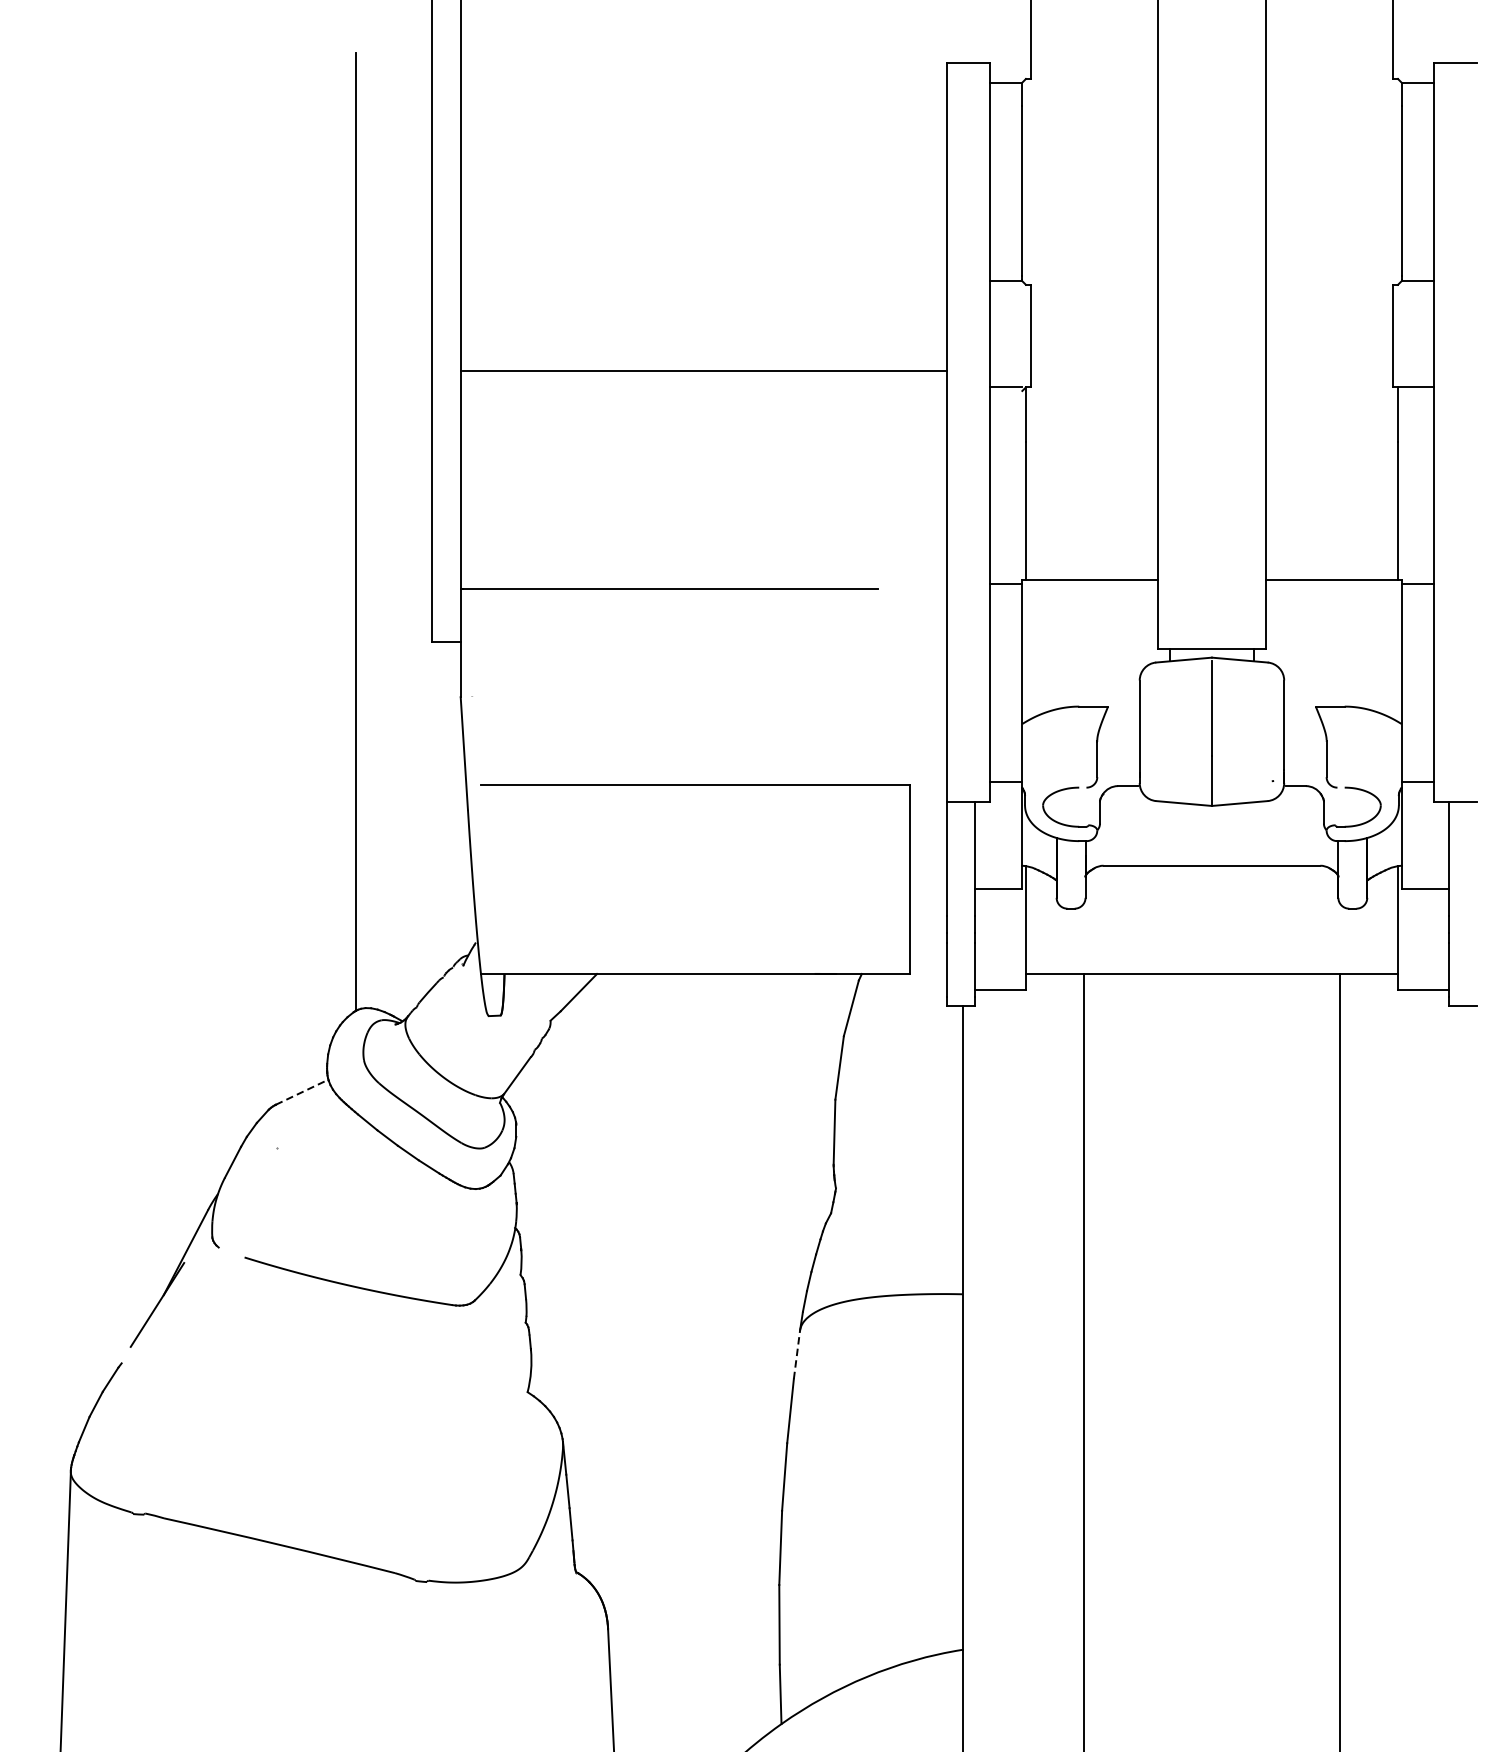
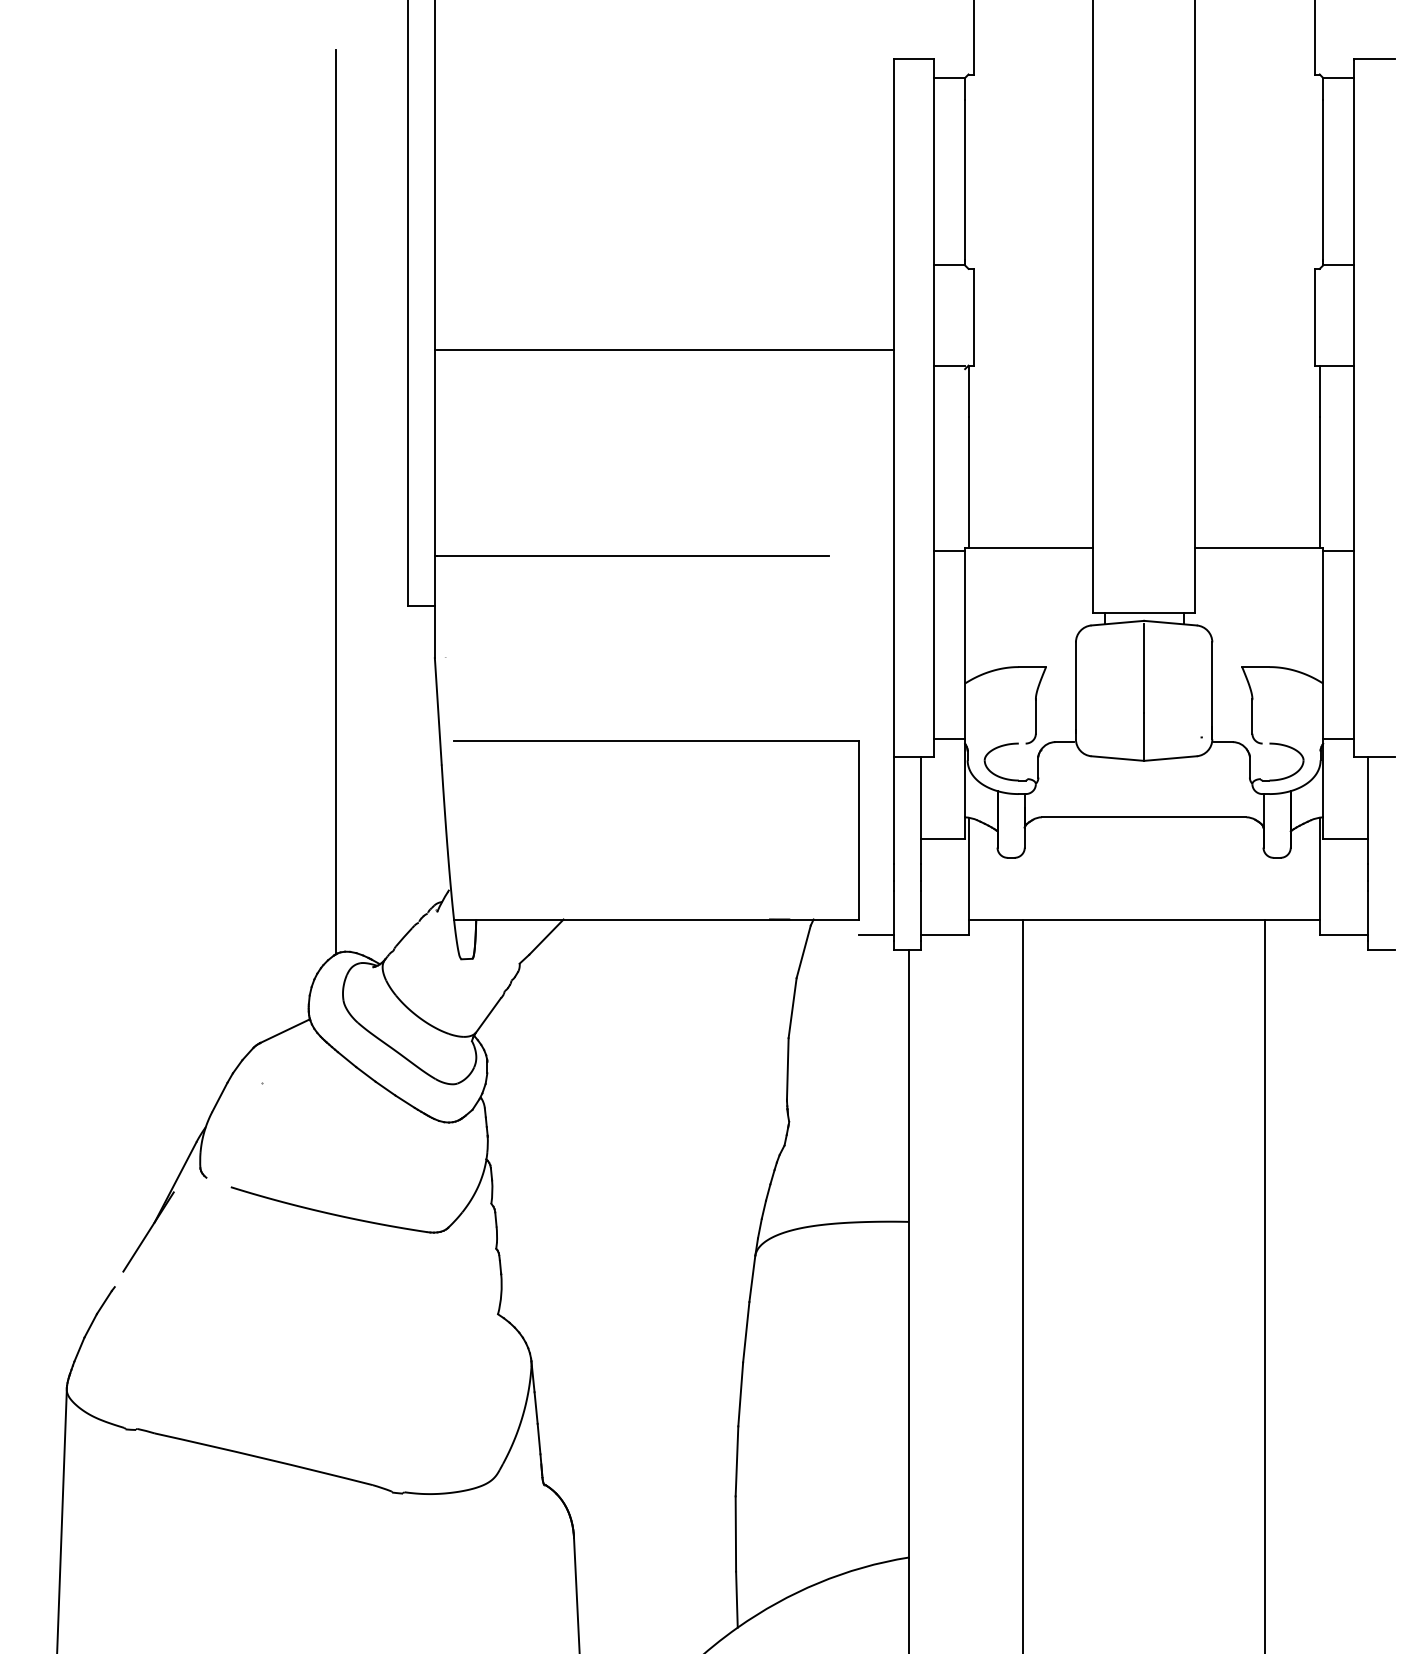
line: (928, 989) -> (876, 934), added
line: (302, 1092) -> (285, 1031), dashed -> solid
line: (797, 1354) -> (752, 1278), dashed -> solid

